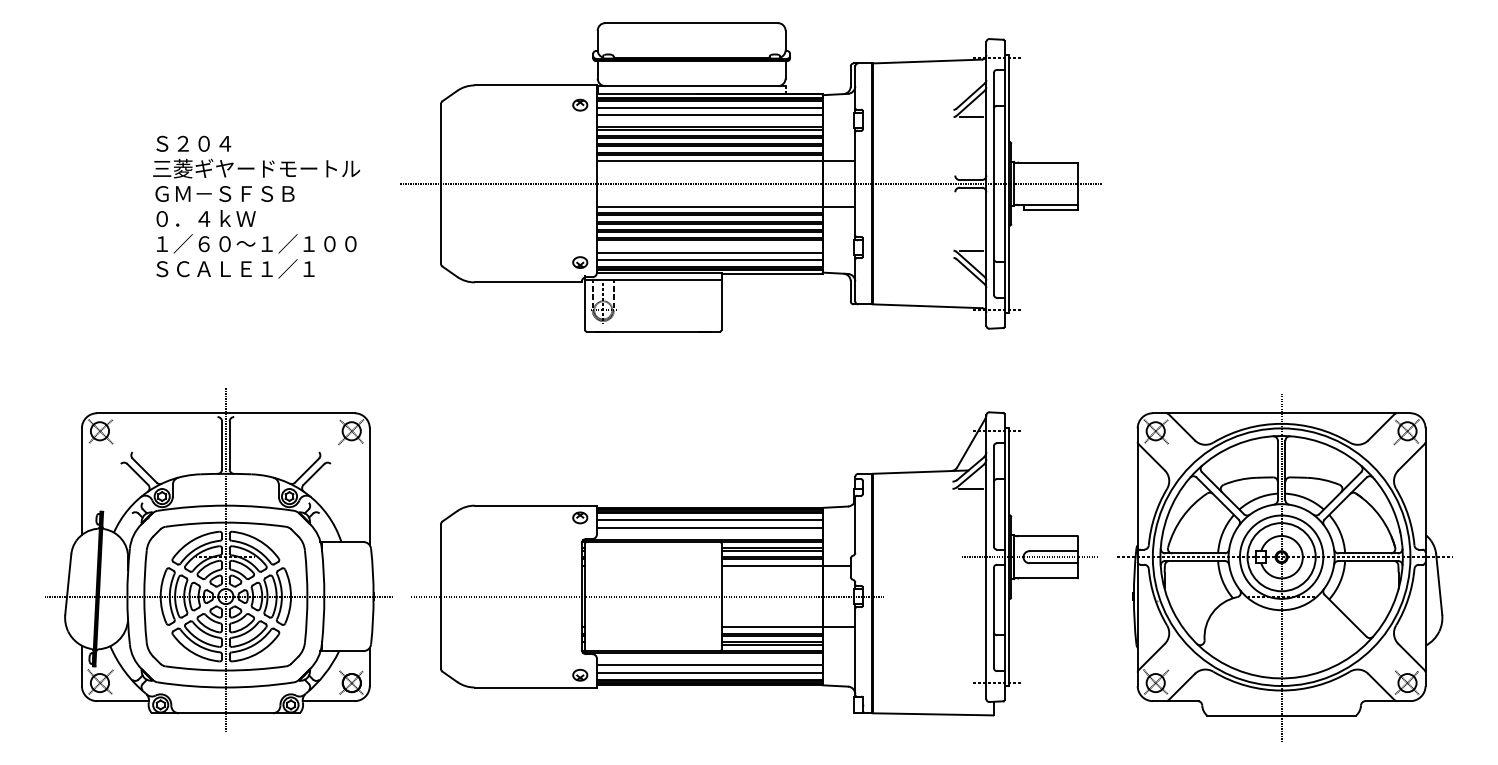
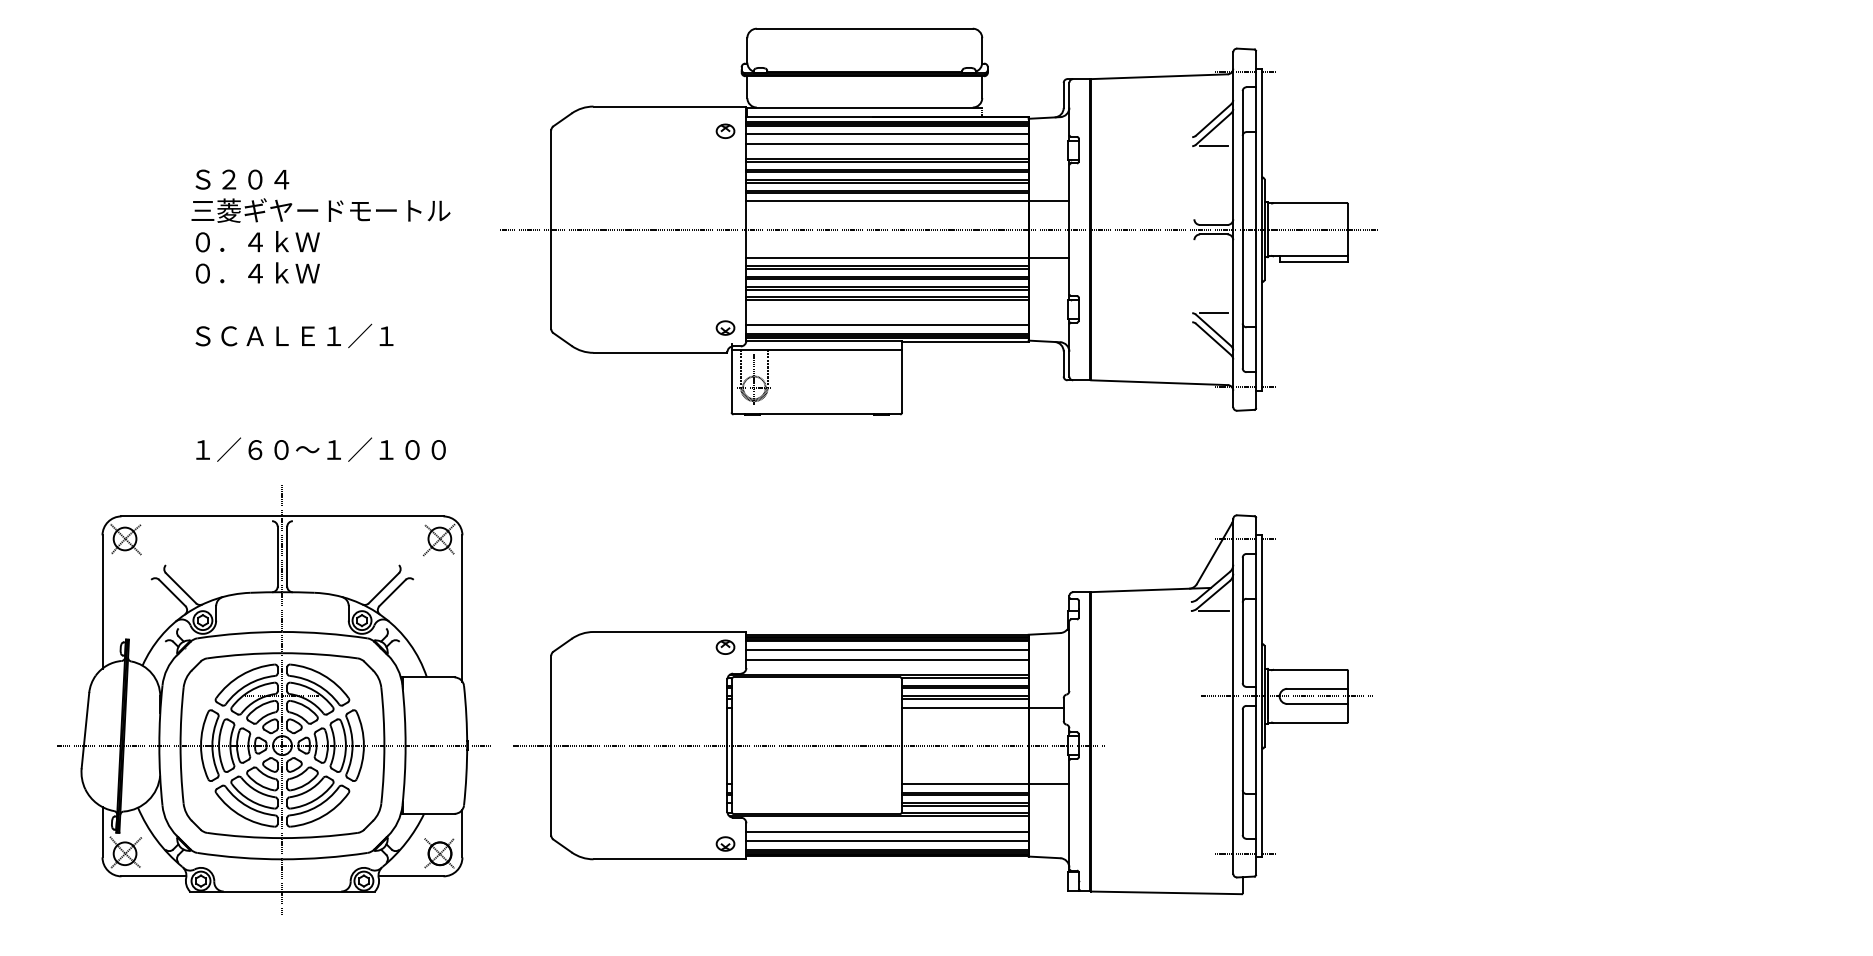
text: (224, 192) -> (280, 240), ＧＭ－ＳＦＳＢ -> ０．４ｋＷ
text: (256, 243) -> (320, 449), moved
line: (709, 252) -> (887, 315), removed
part: (1284, 567) -> (1605, 709), removed

